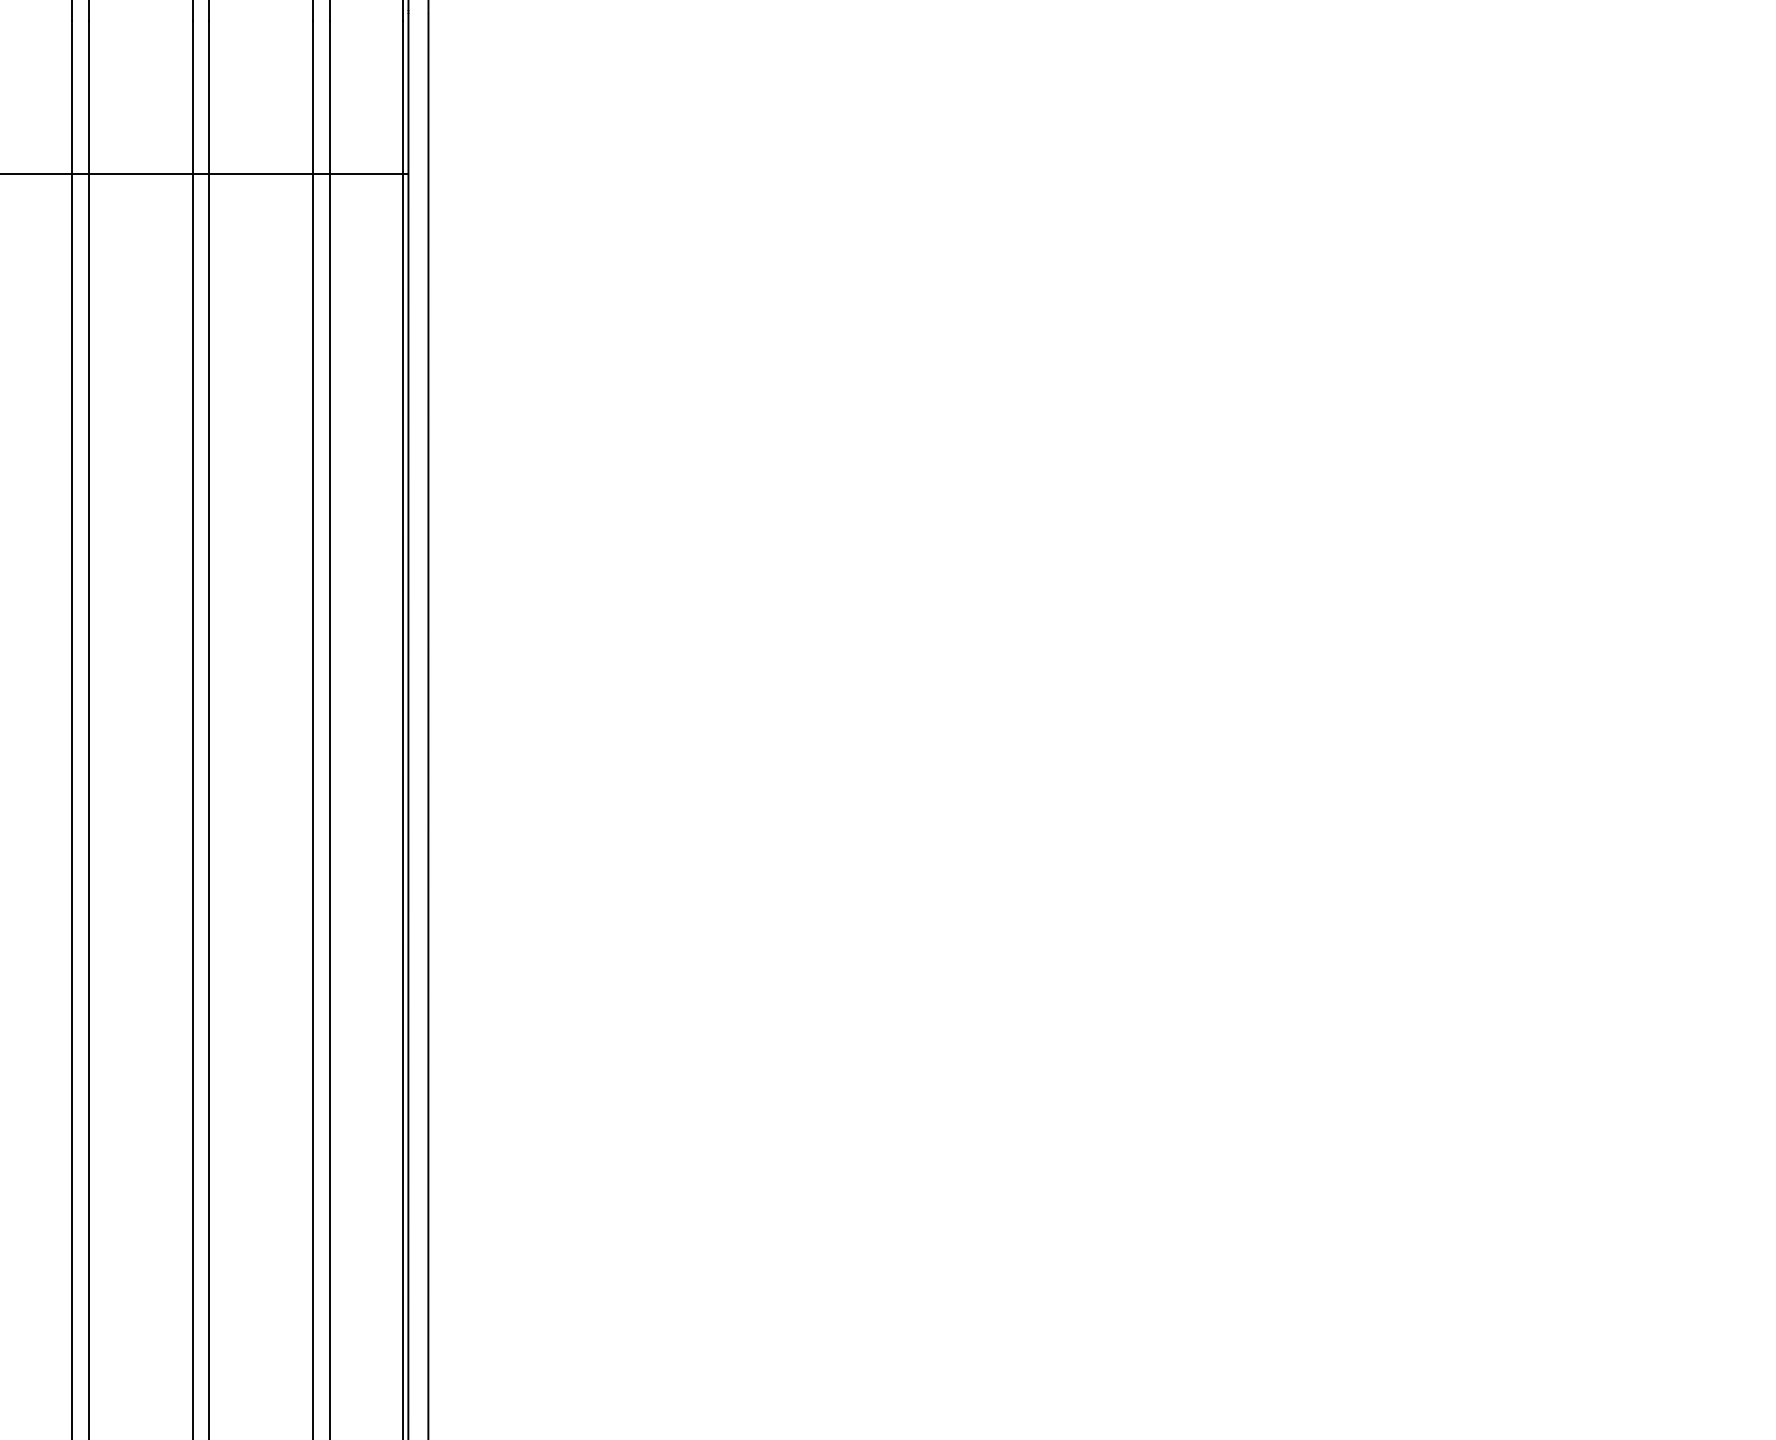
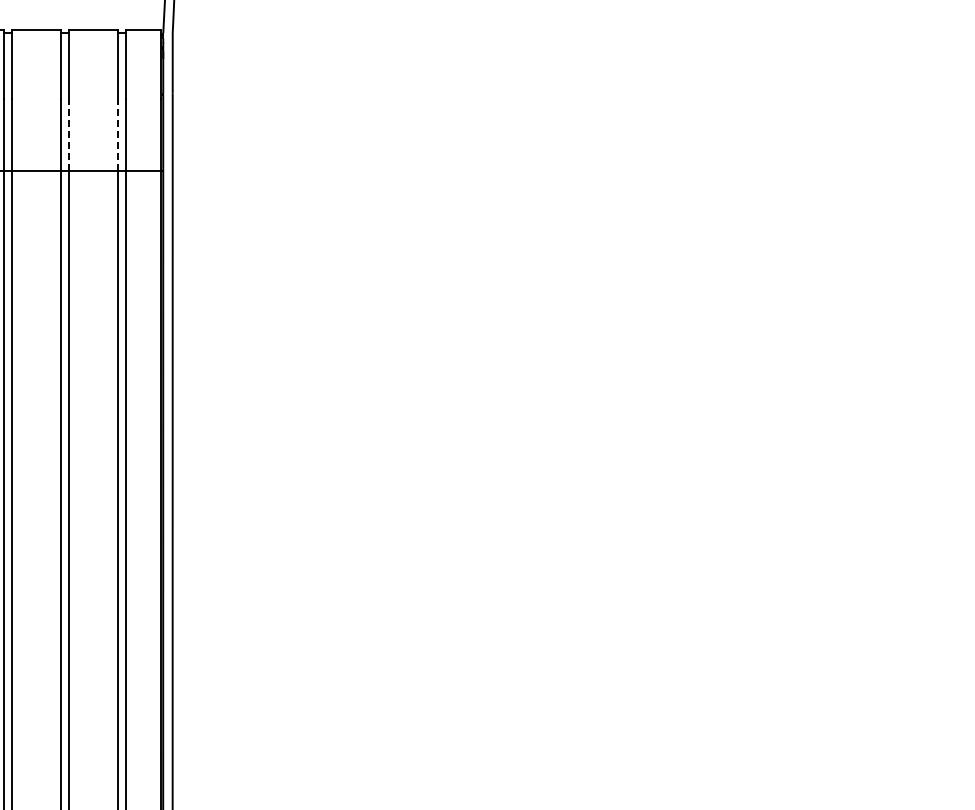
line: (207, 97) -> (68, 134), solid -> dashed
line: (313, 97) -> (118, 134), solid -> dashed

